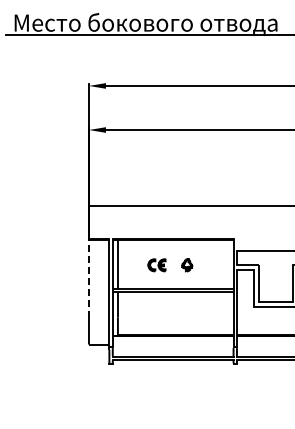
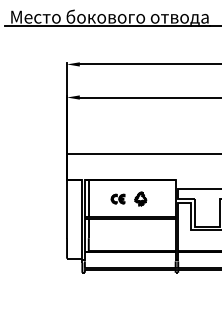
part: (187, 264) -> (141, 198), size x1.43
line: (88, 279) -> (66, 209), dashed -> solid

